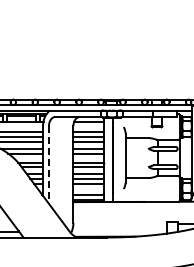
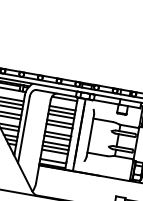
line: (48, 164) -> (23, 129), dashed -> solid

